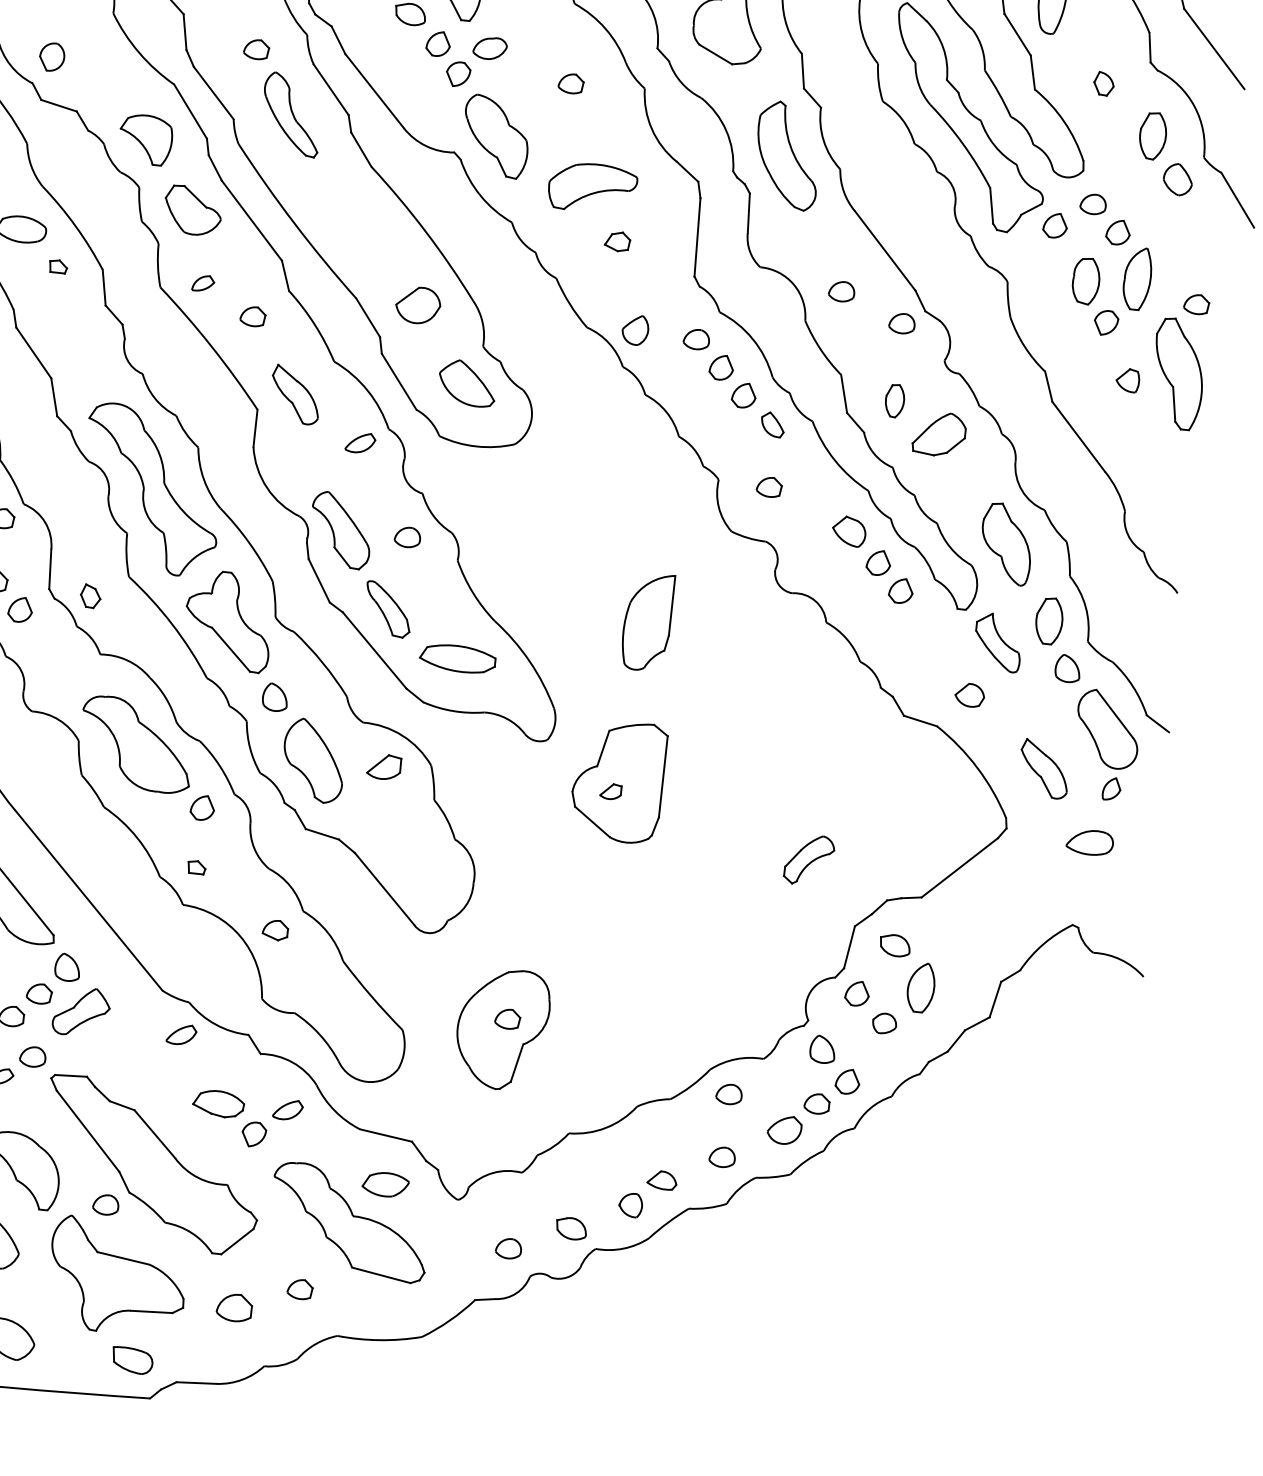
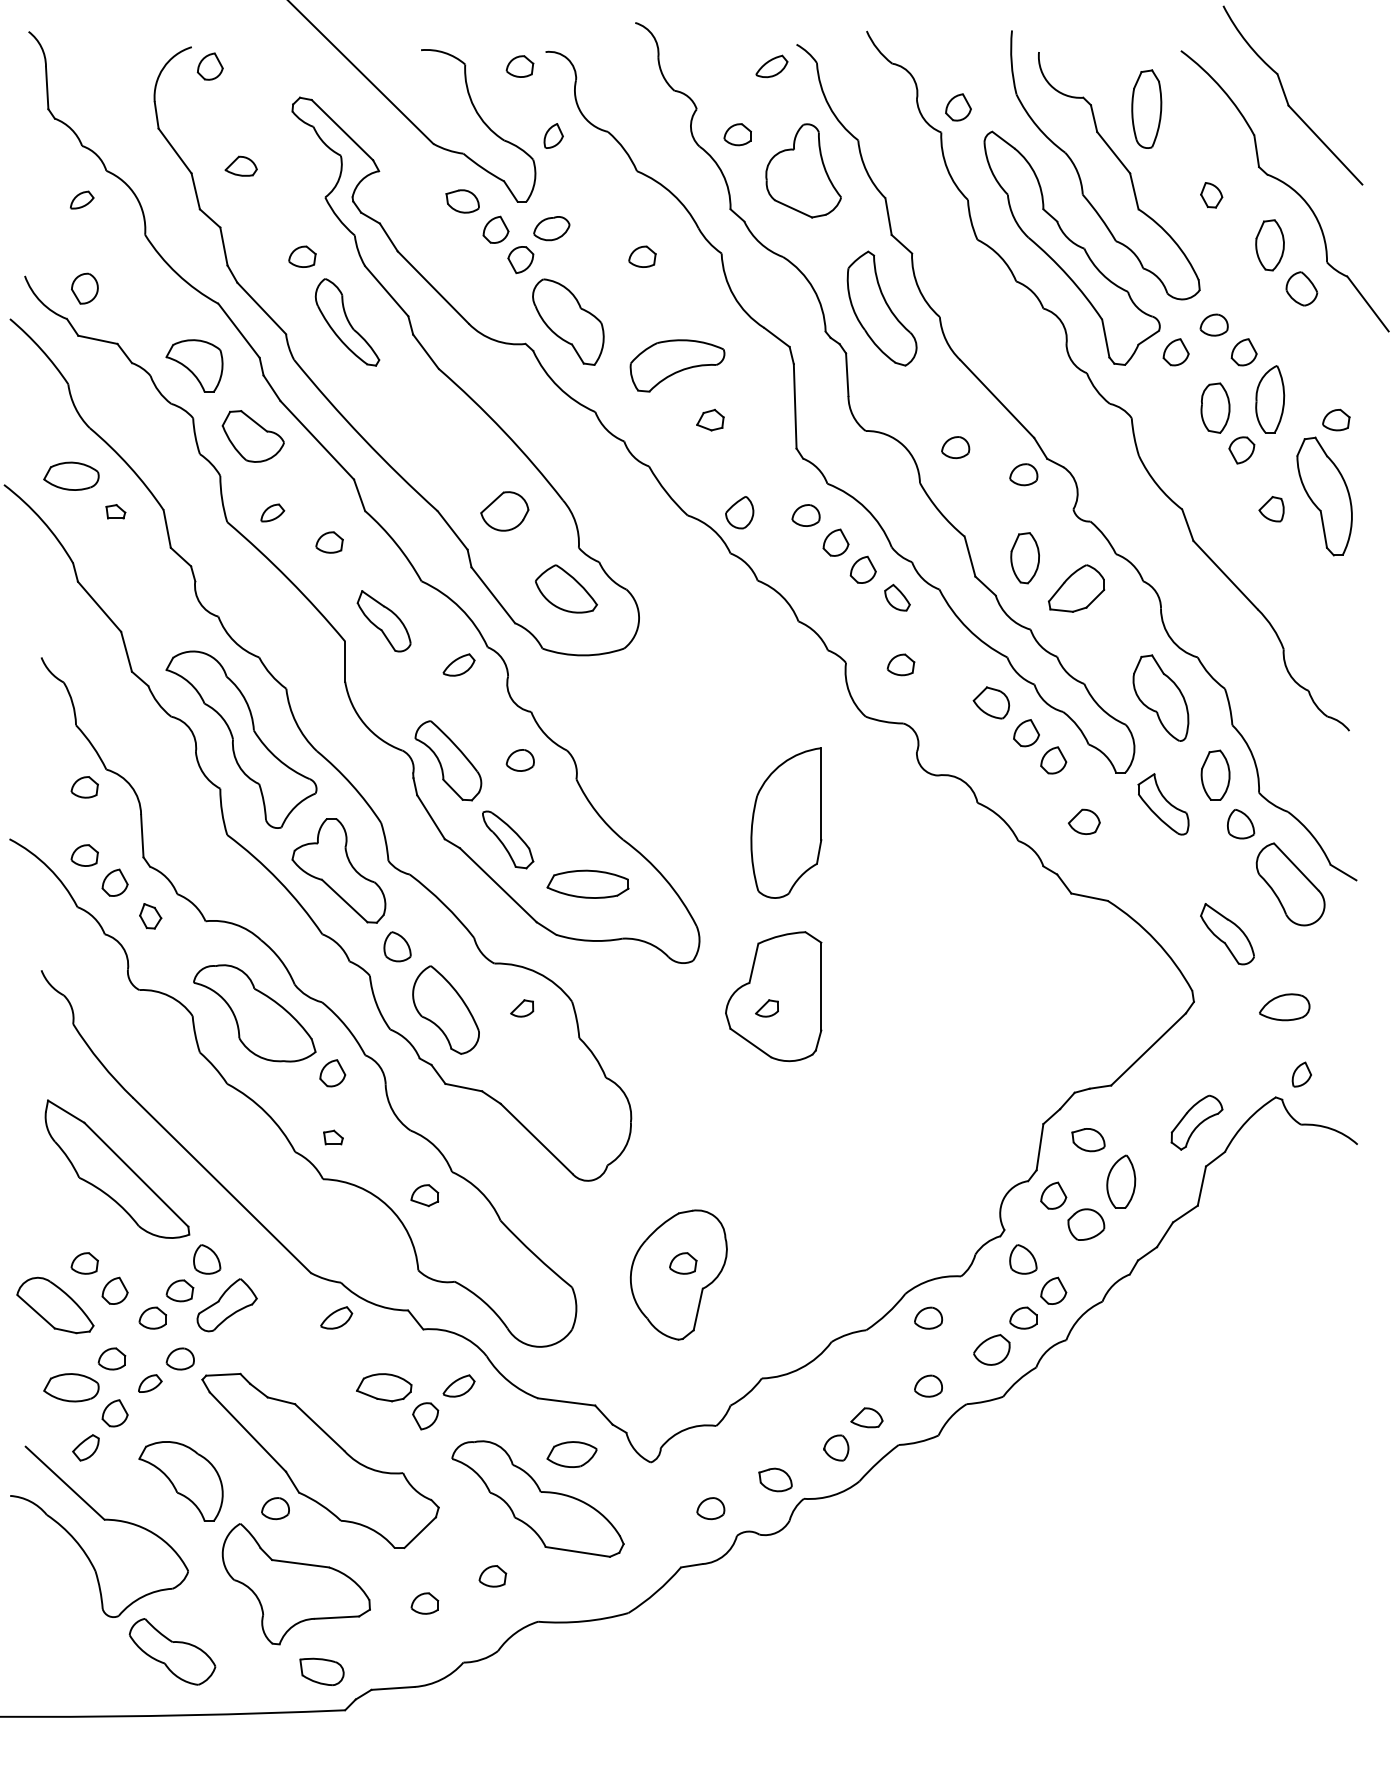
part: (894, 401) -> (1024, 558), size x1.43
part: (90, 596) -> (150, 916), moved
part: (647, 621) -> (786, 822), size x1.43
part: (969, 694) -> (1083, 821), moved
part: (384, 767) -> (522, 1008), size x0.62
part: (1111, 788) -> (1301, 1074), moved
part: (808, 859) -> (1196, 1122), moved
part: (884, 1023) -> (1086, 1224), size x1.43
part: (234, 1307) -> (424, 1603), size x0.71

